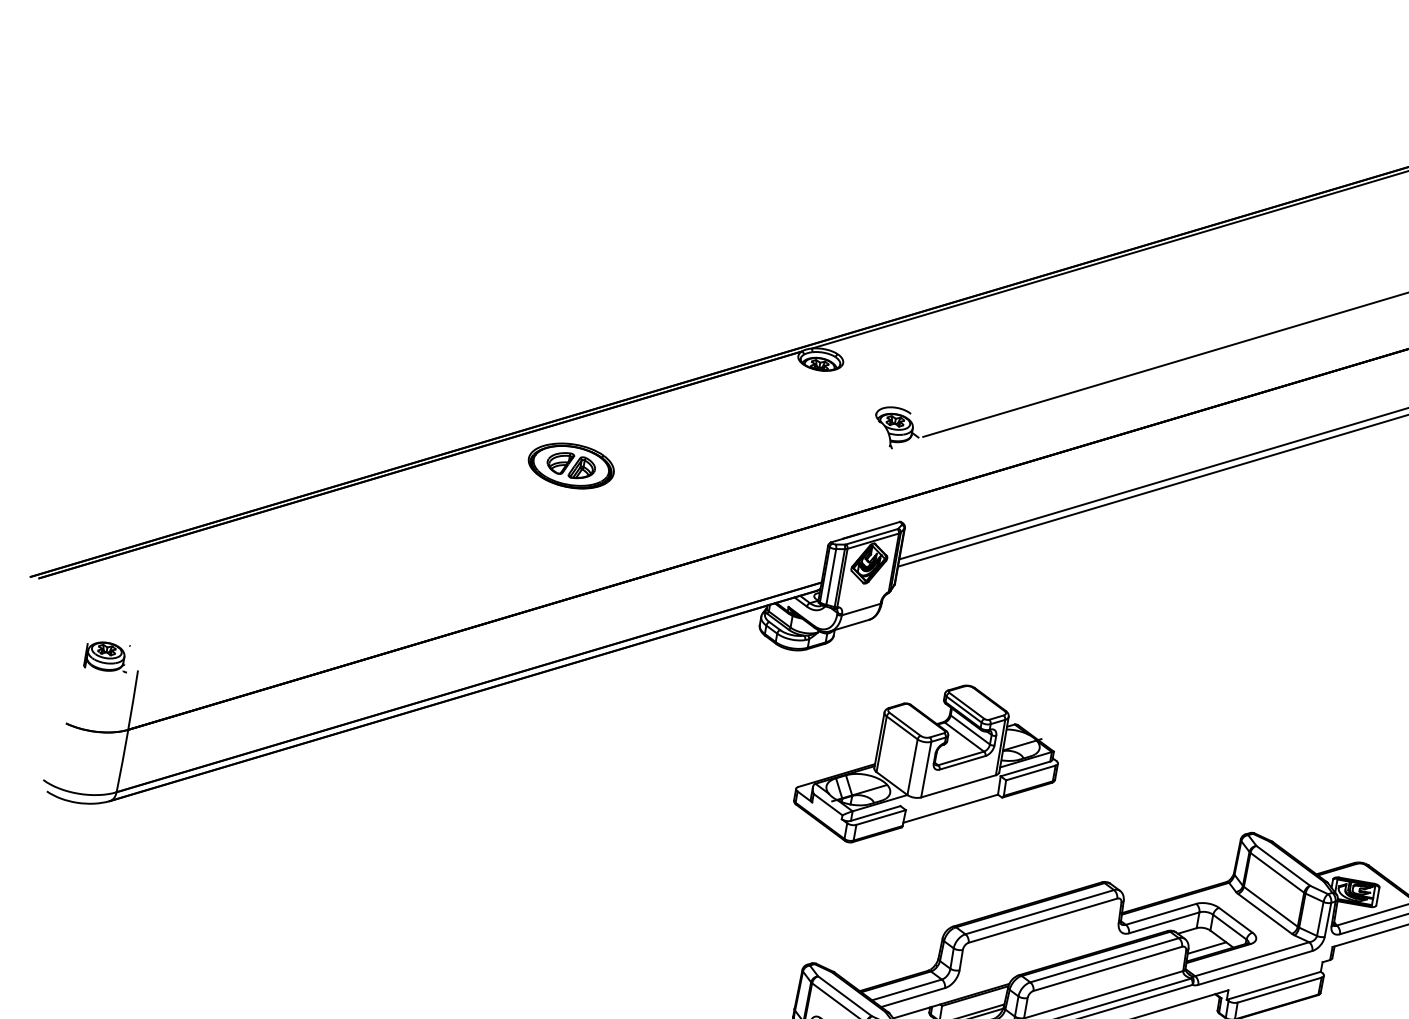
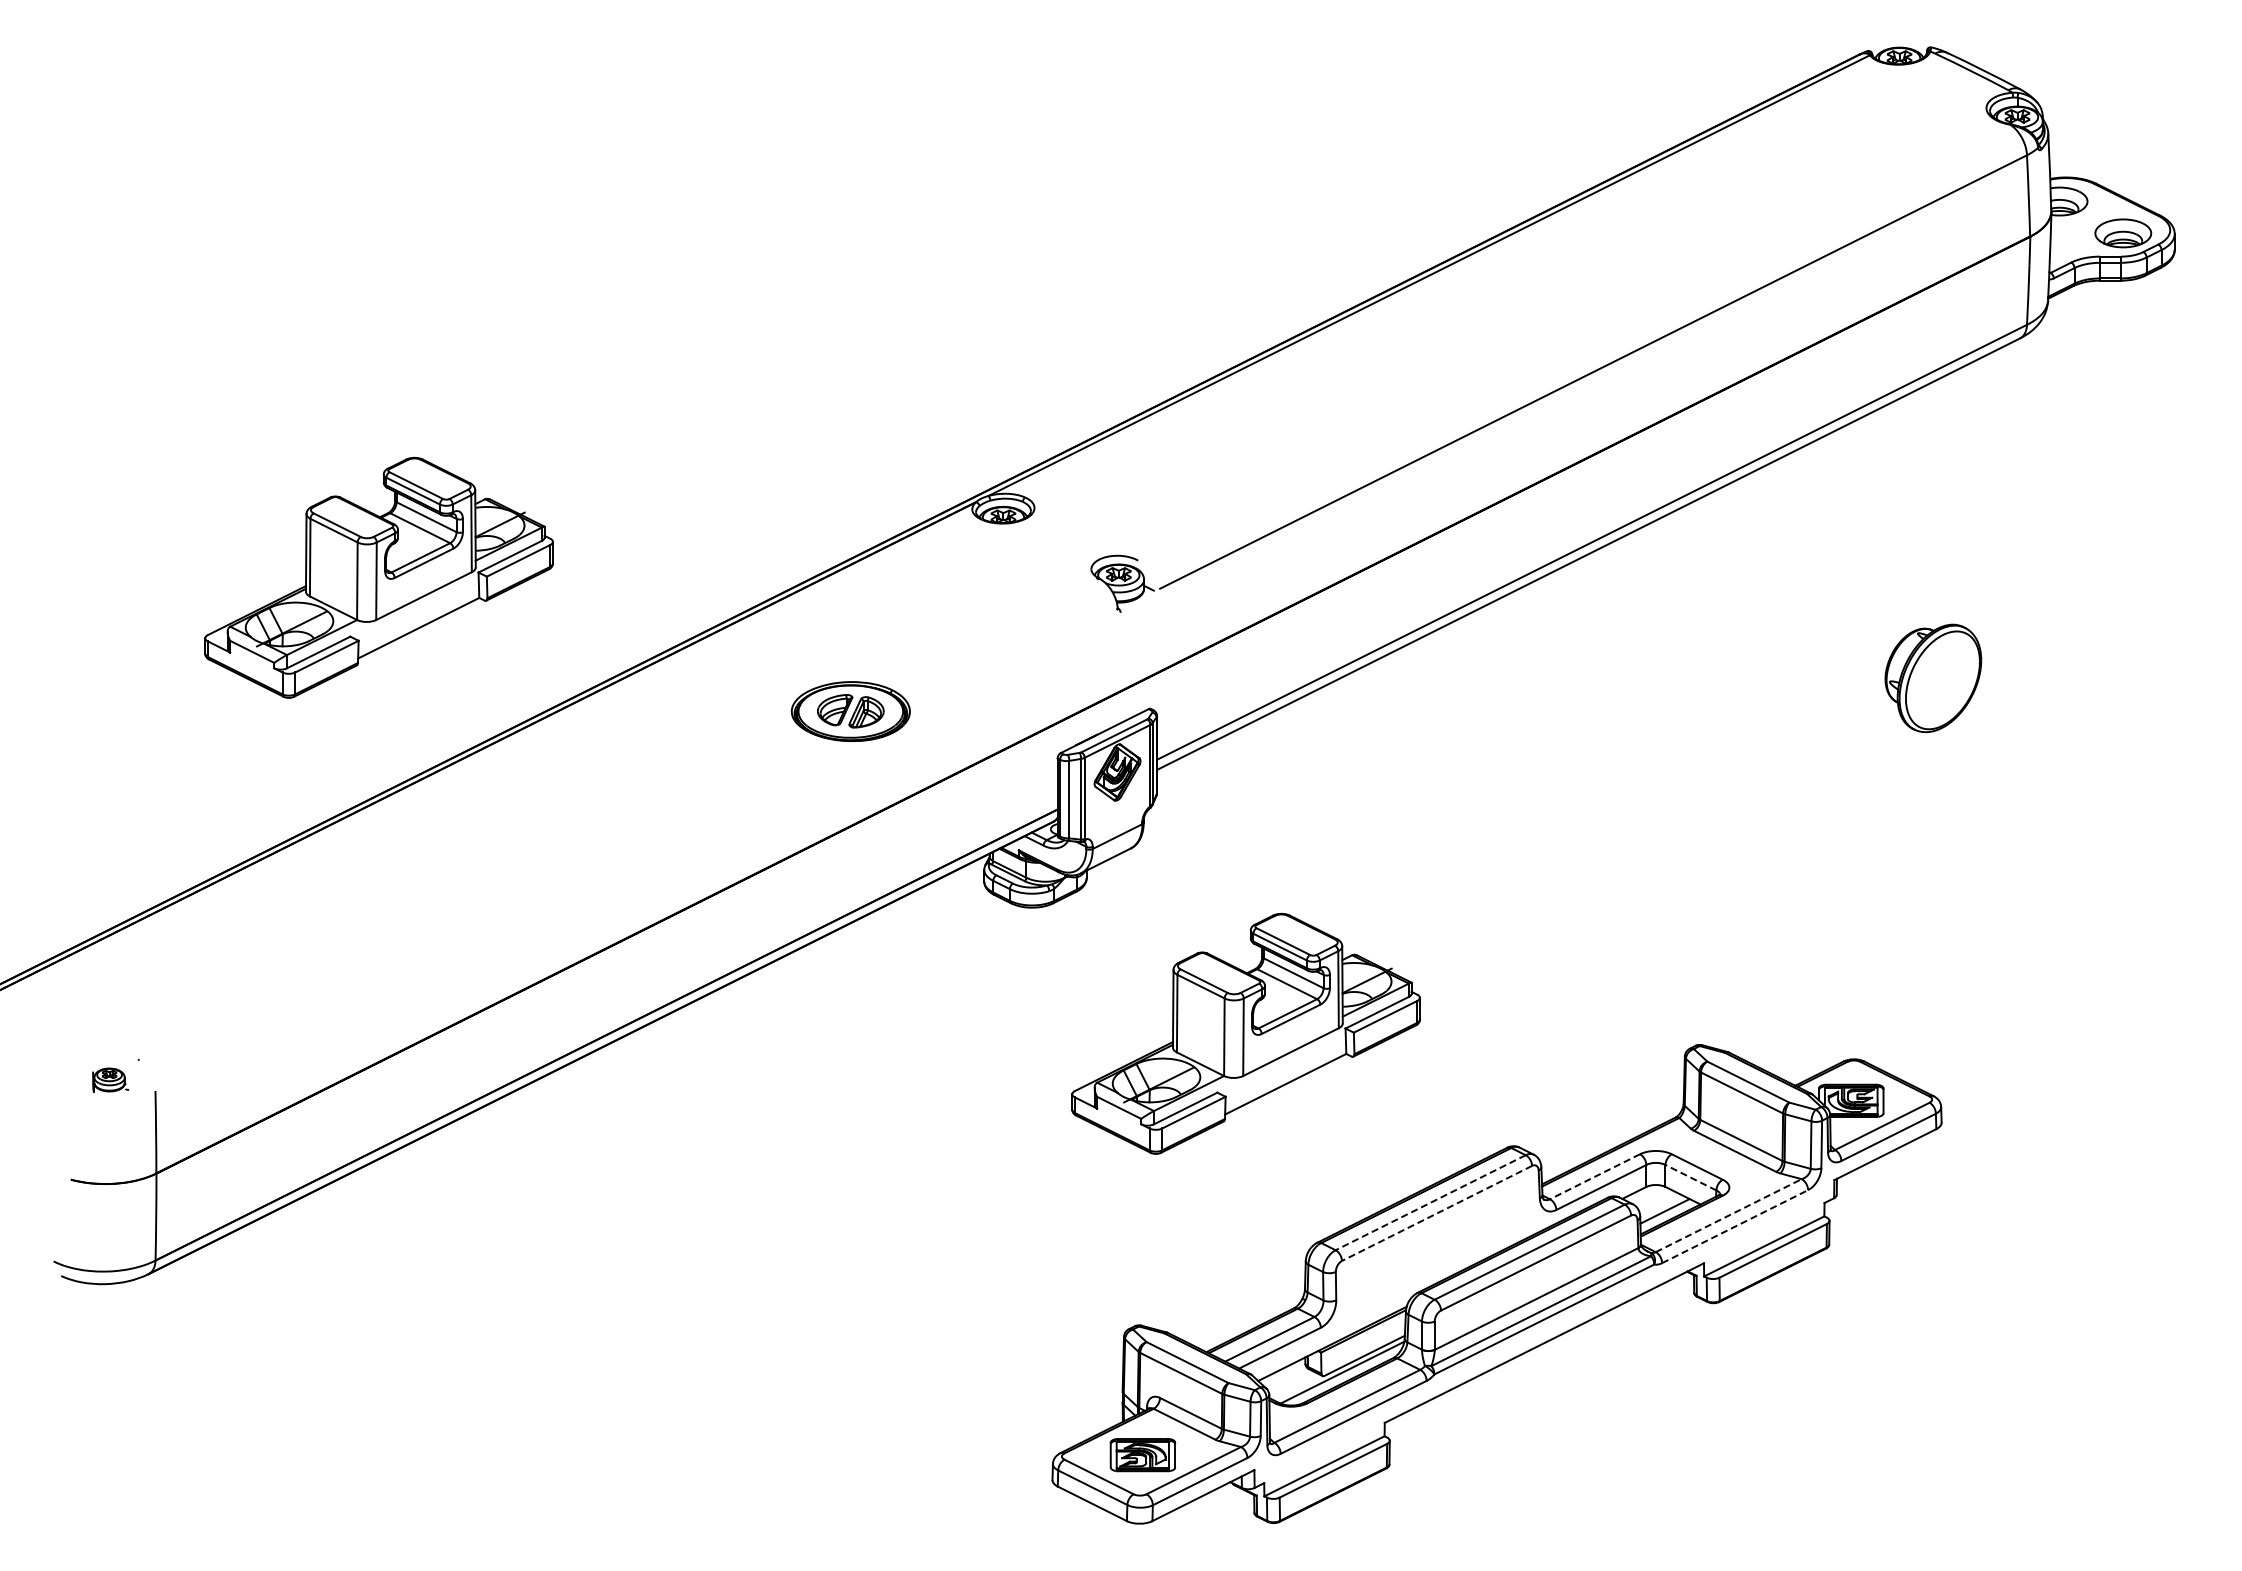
part: (363, 329) -> (378, 577), added
part: (571, 465) -> (850, 711), moved
part: (107, 656) -> (110, 1079), size x0.6
line: (1039, 911) -> (1430, 1202), solid -> dashed
line: (1160, 914) -> (1594, 1176), solid -> dashed
line: (1042, 920) -> (1436, 1213), solid -> dashed
line: (1229, 926) -> (1690, 1177), solid -> dashed
line: (1252, 959) -> (1728, 1215), solid -> dashed
line: (1255, 967) -> (1735, 1226), solid -> dashed

